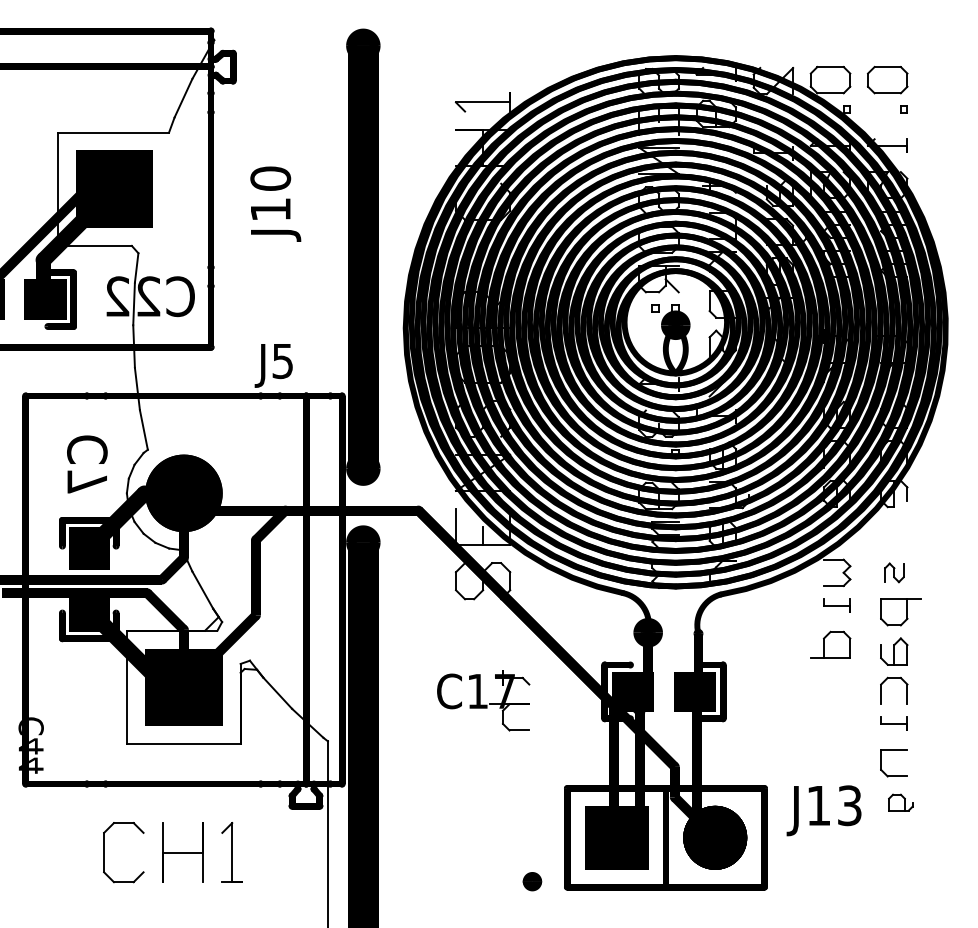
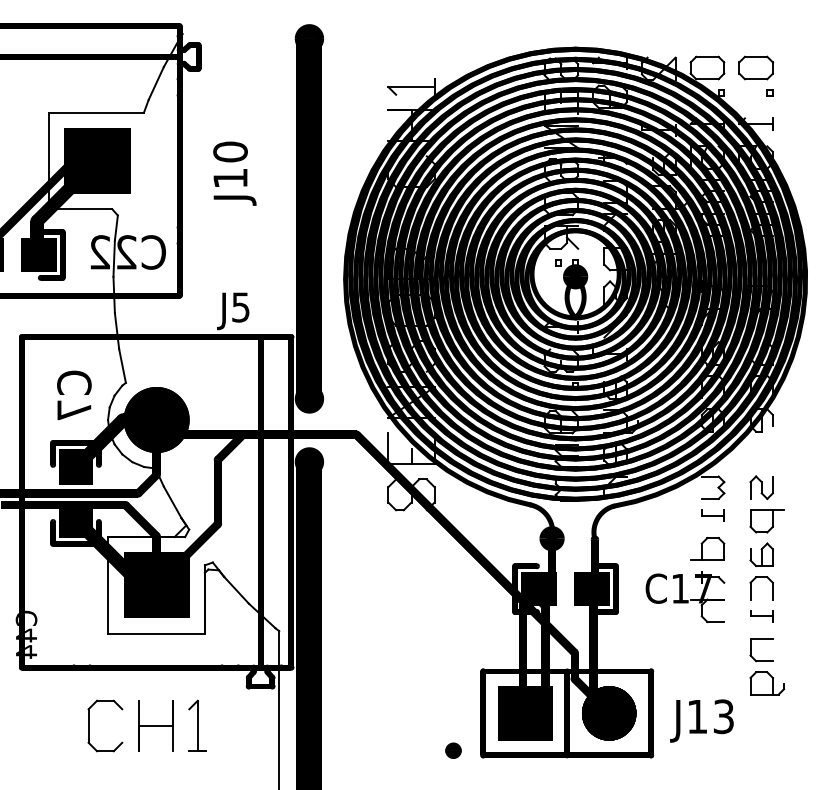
part: (894, 572) -> (761, 487), size x1.43
part: (483, 700) -> (685, 596), moved
part: (900, 802) -> (767, 683), size x1.67
text: (823, 810) -> (701, 720), moved

